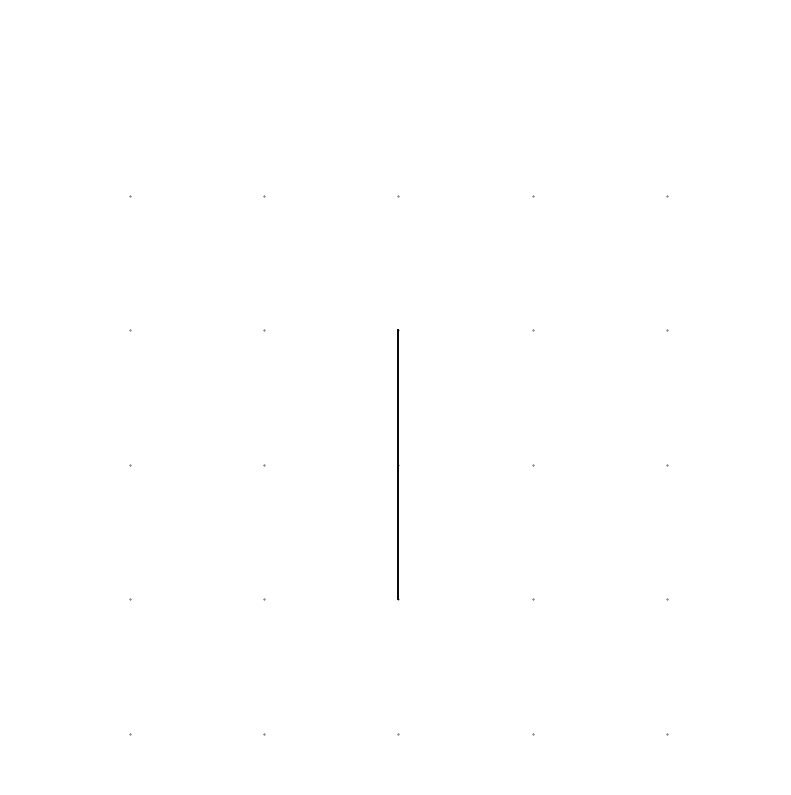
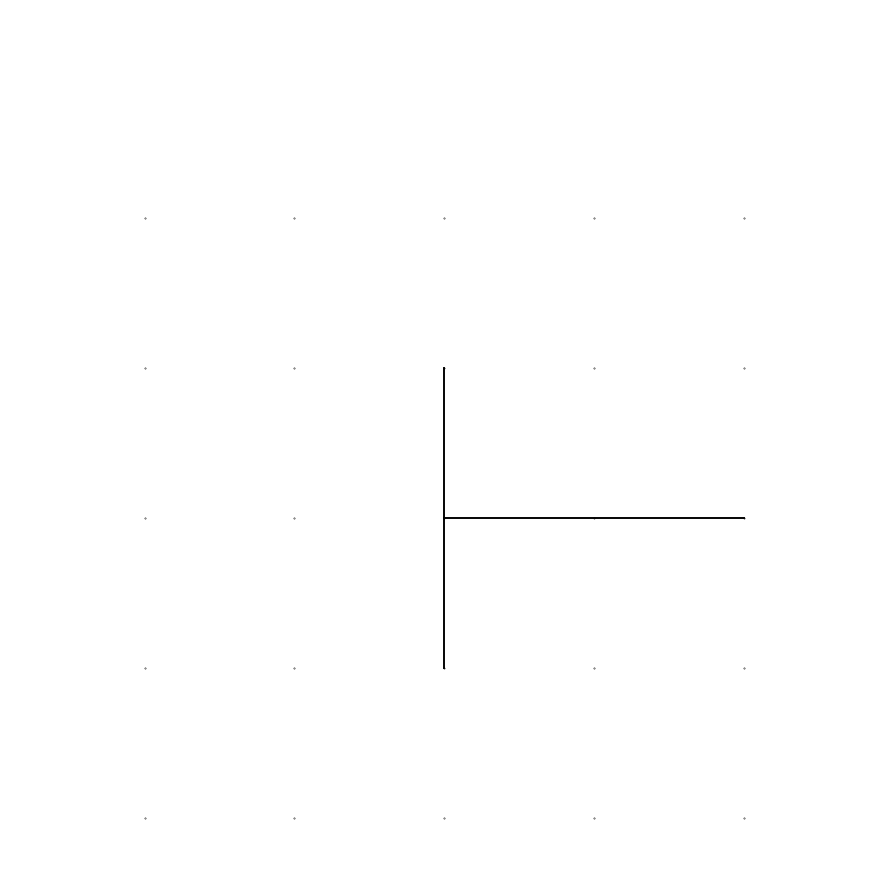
line: (533, 464) -> (594, 517), added

